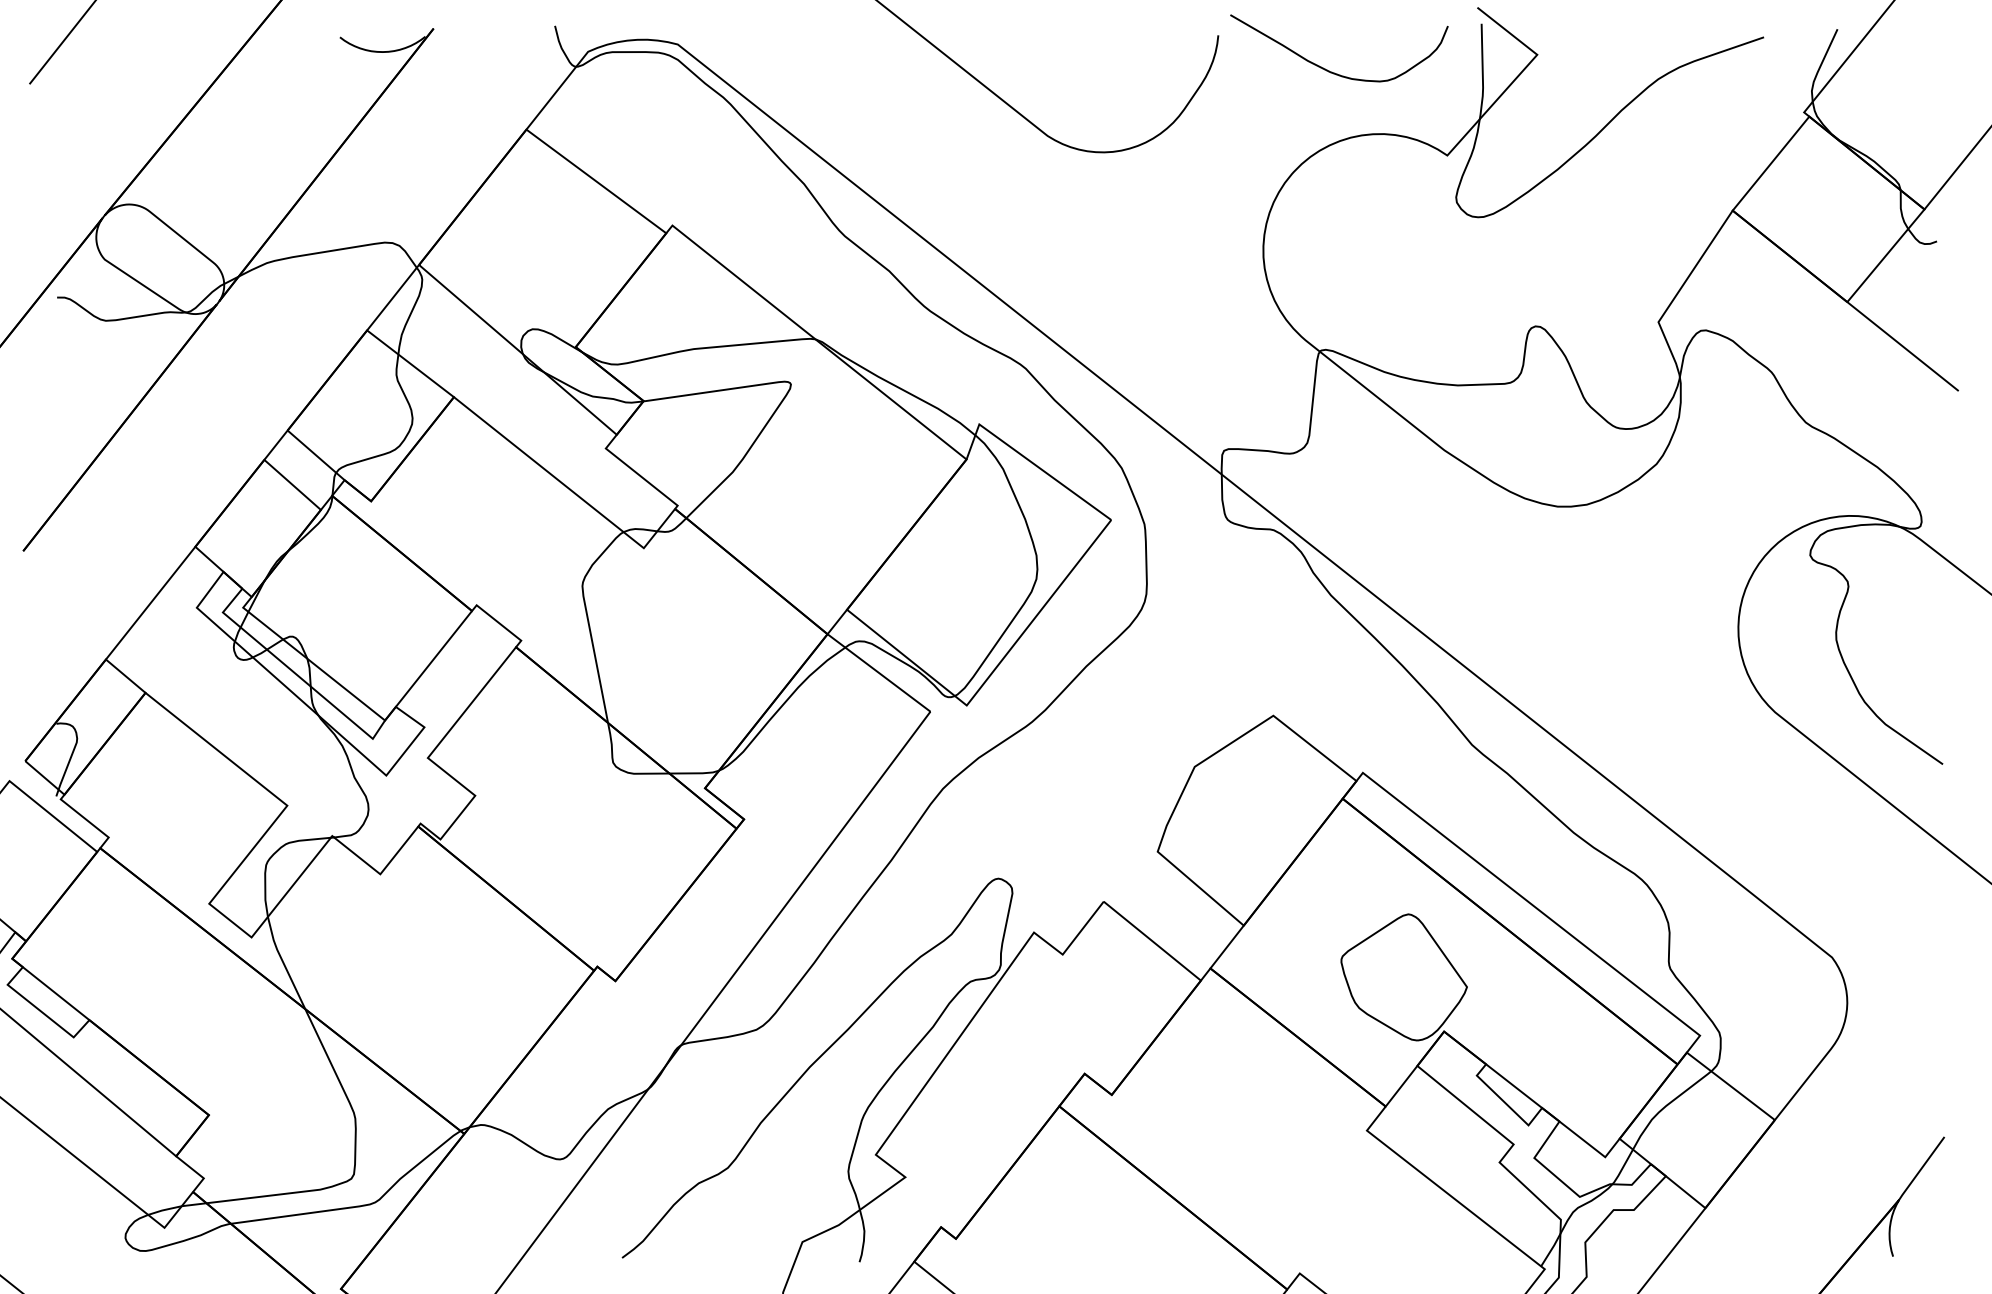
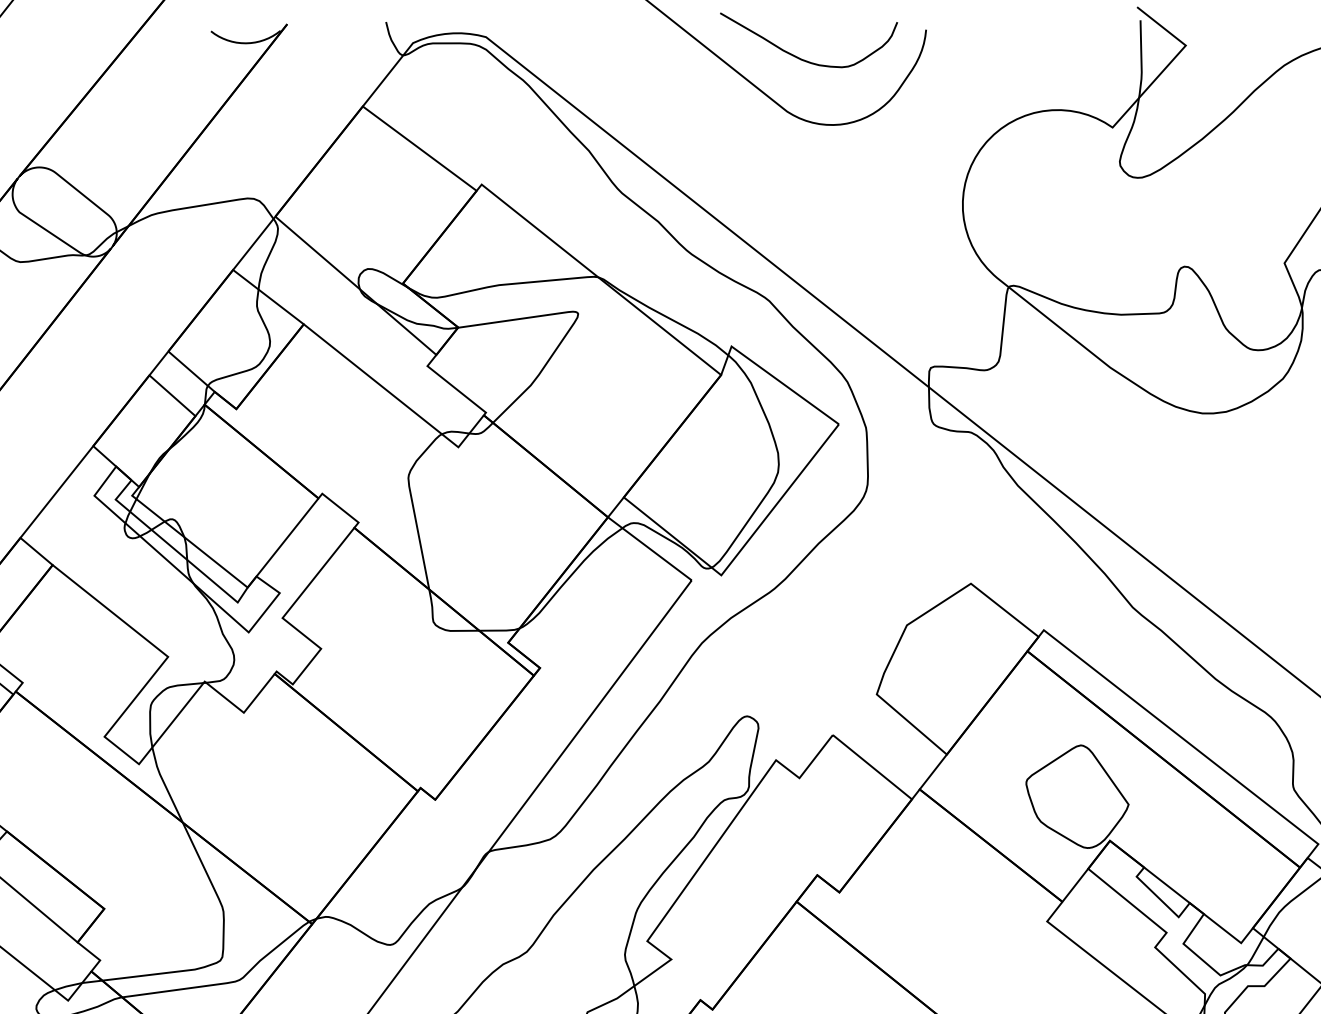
curve: (1329, 70) -> (800, 58), moved

